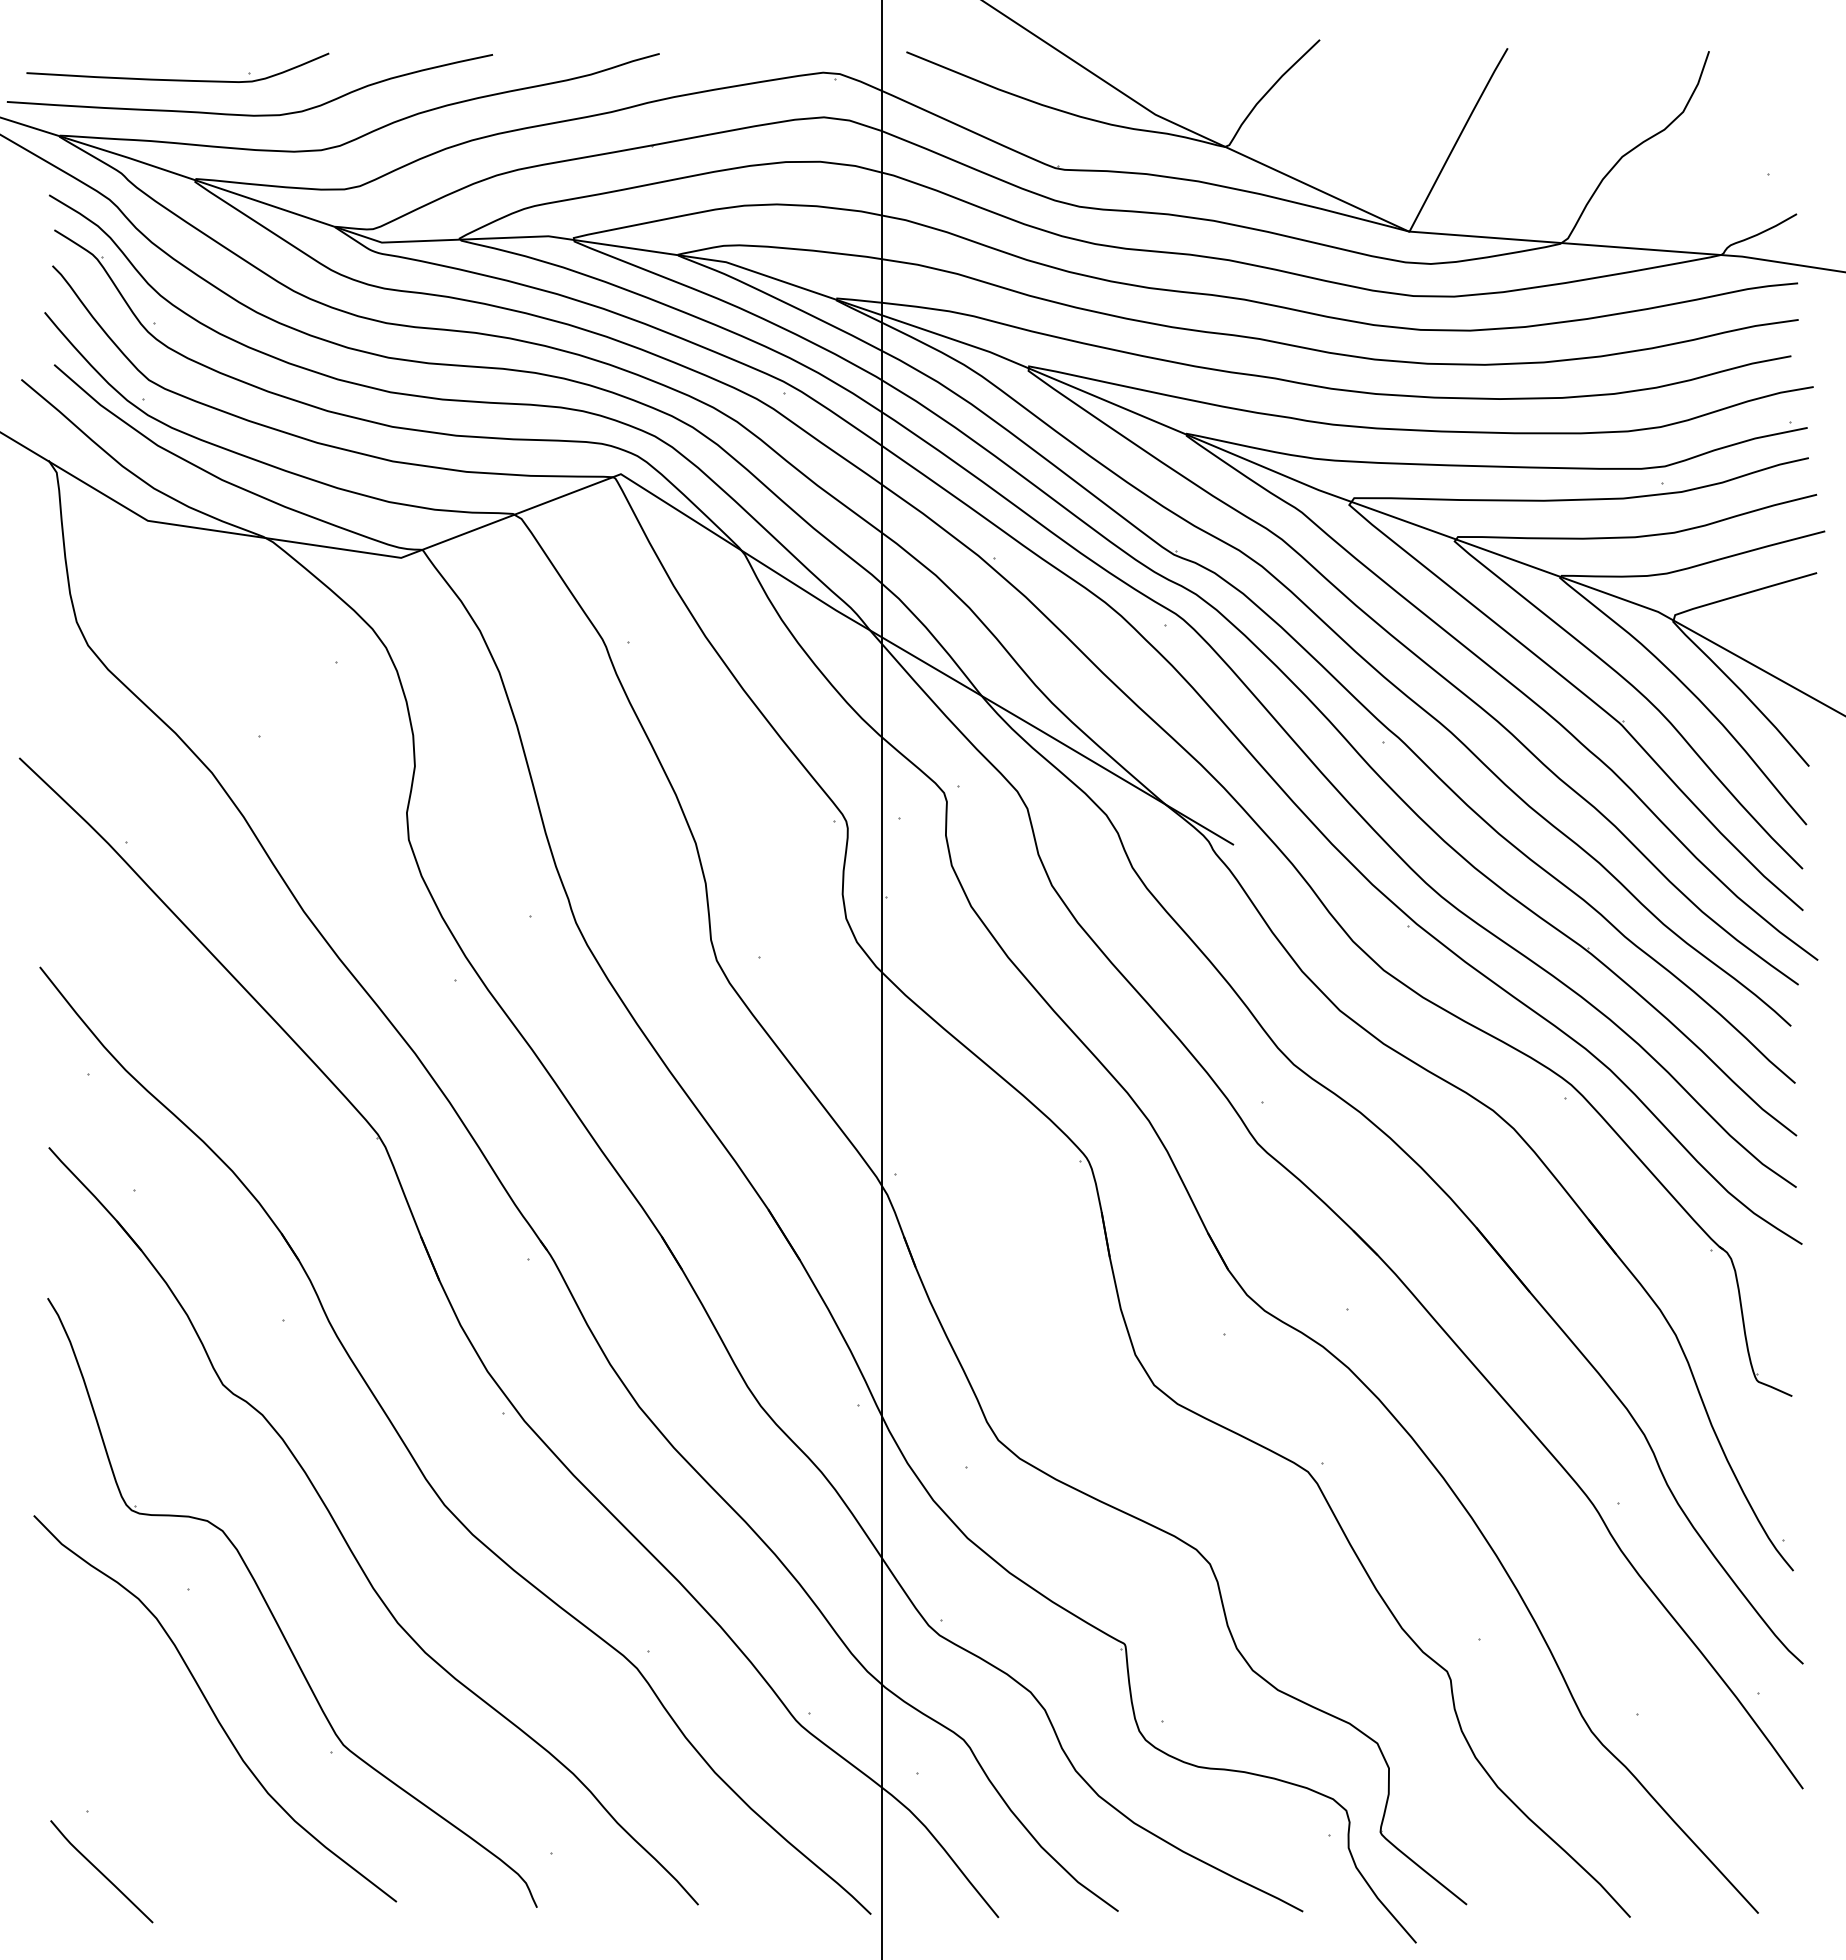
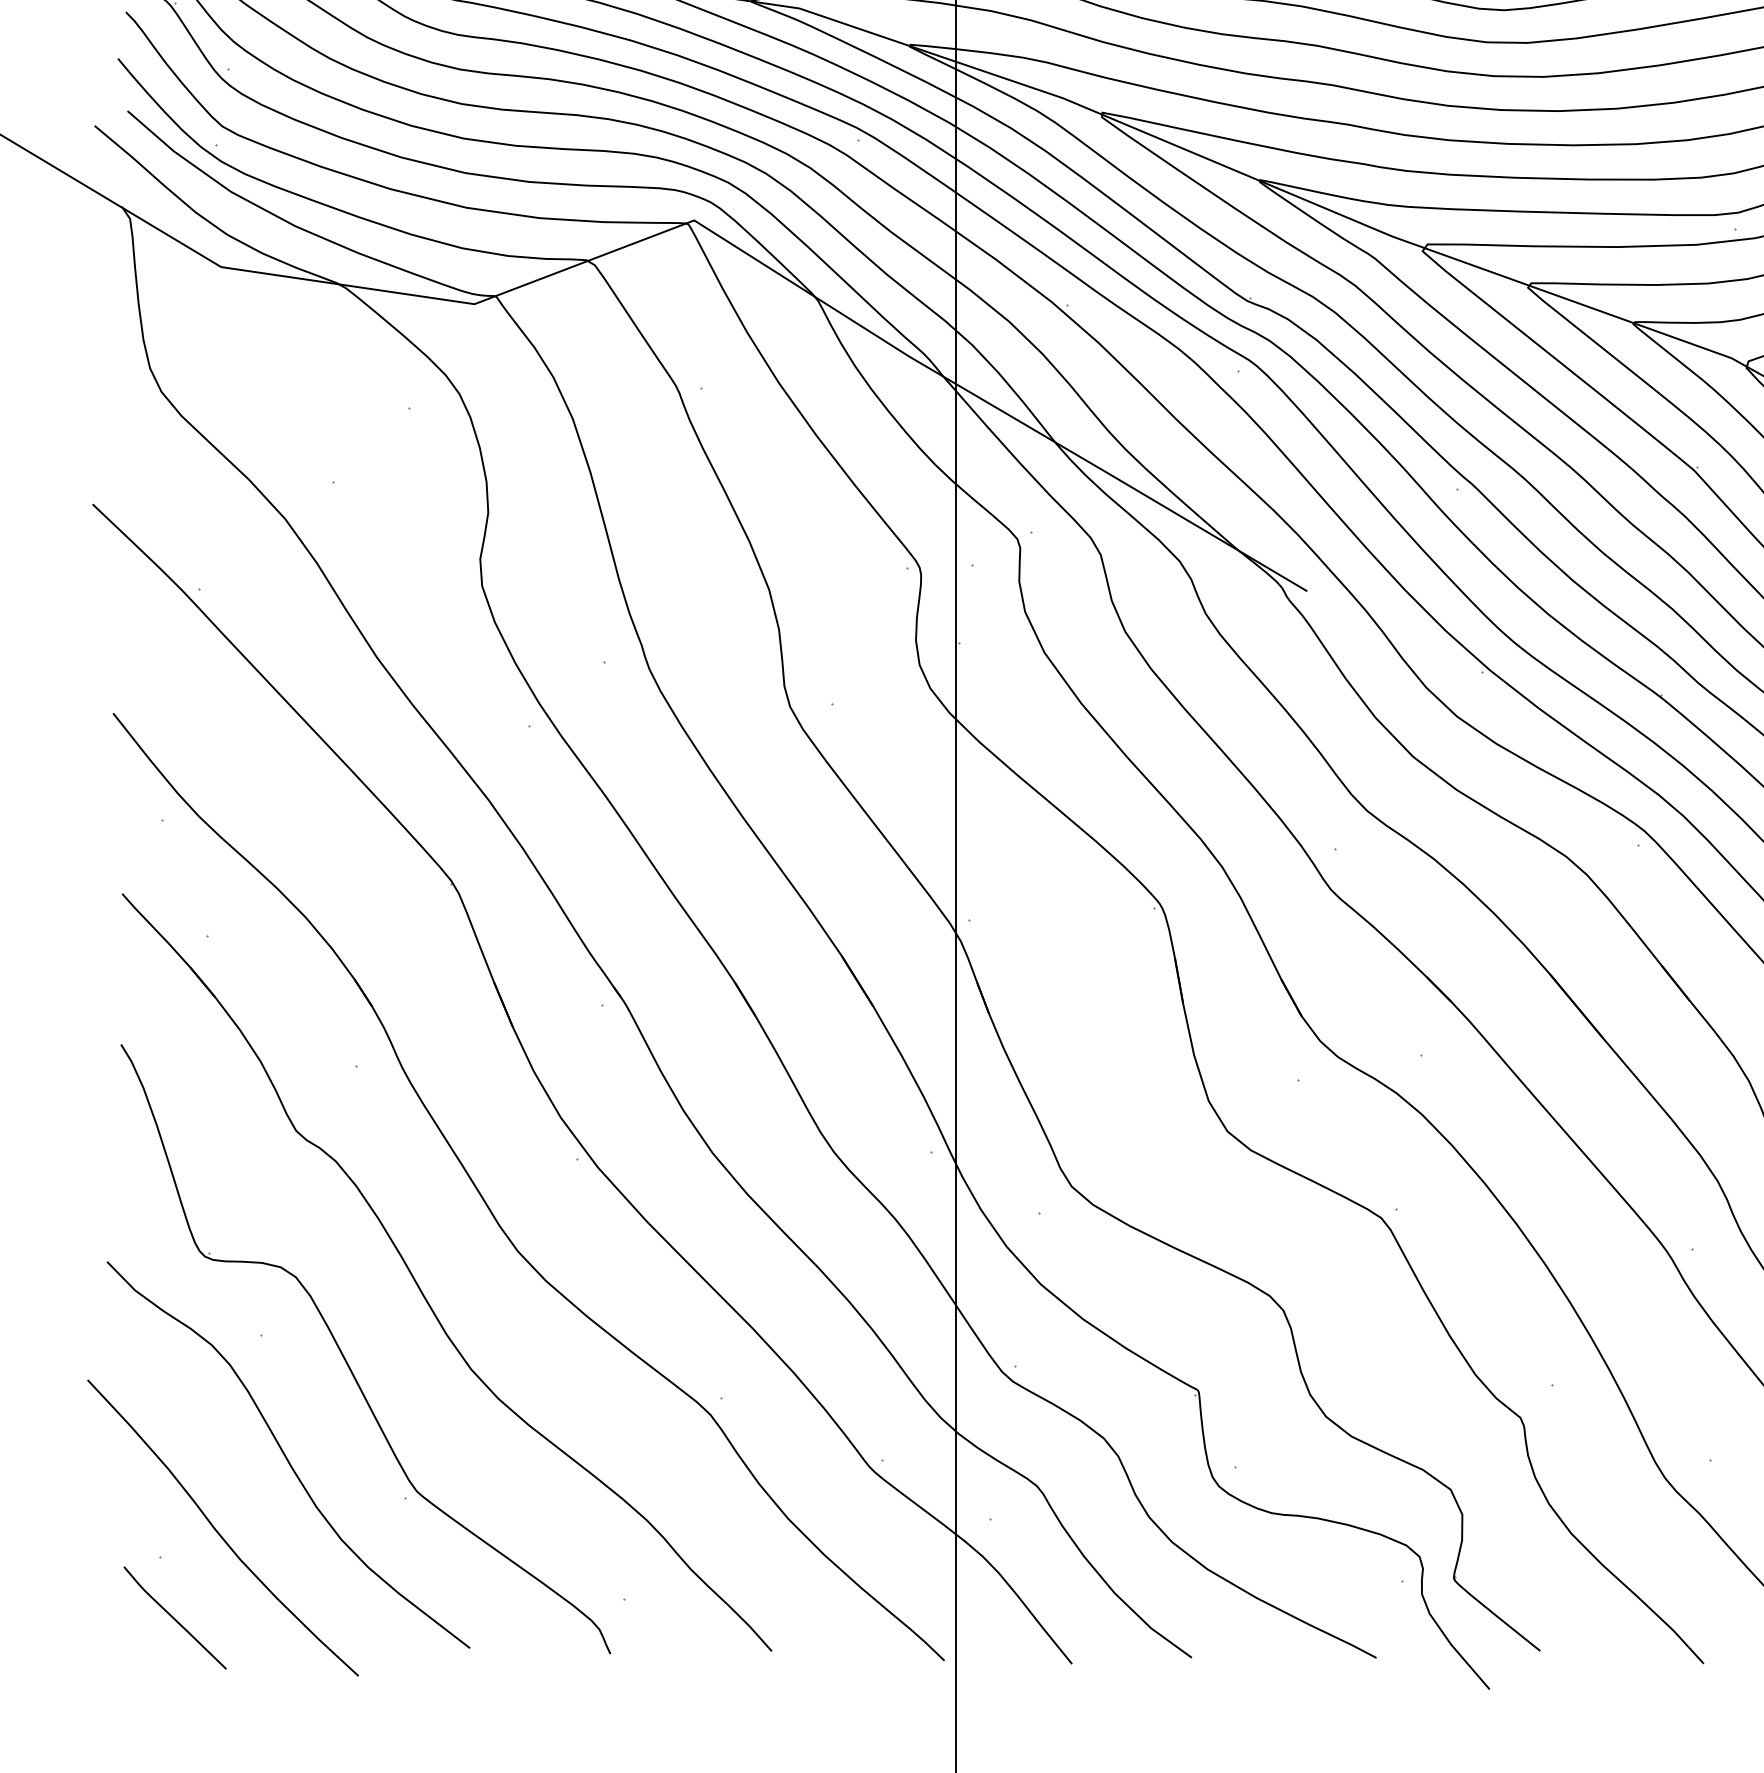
curve: (145, 1785) -> (218, 1531), added

